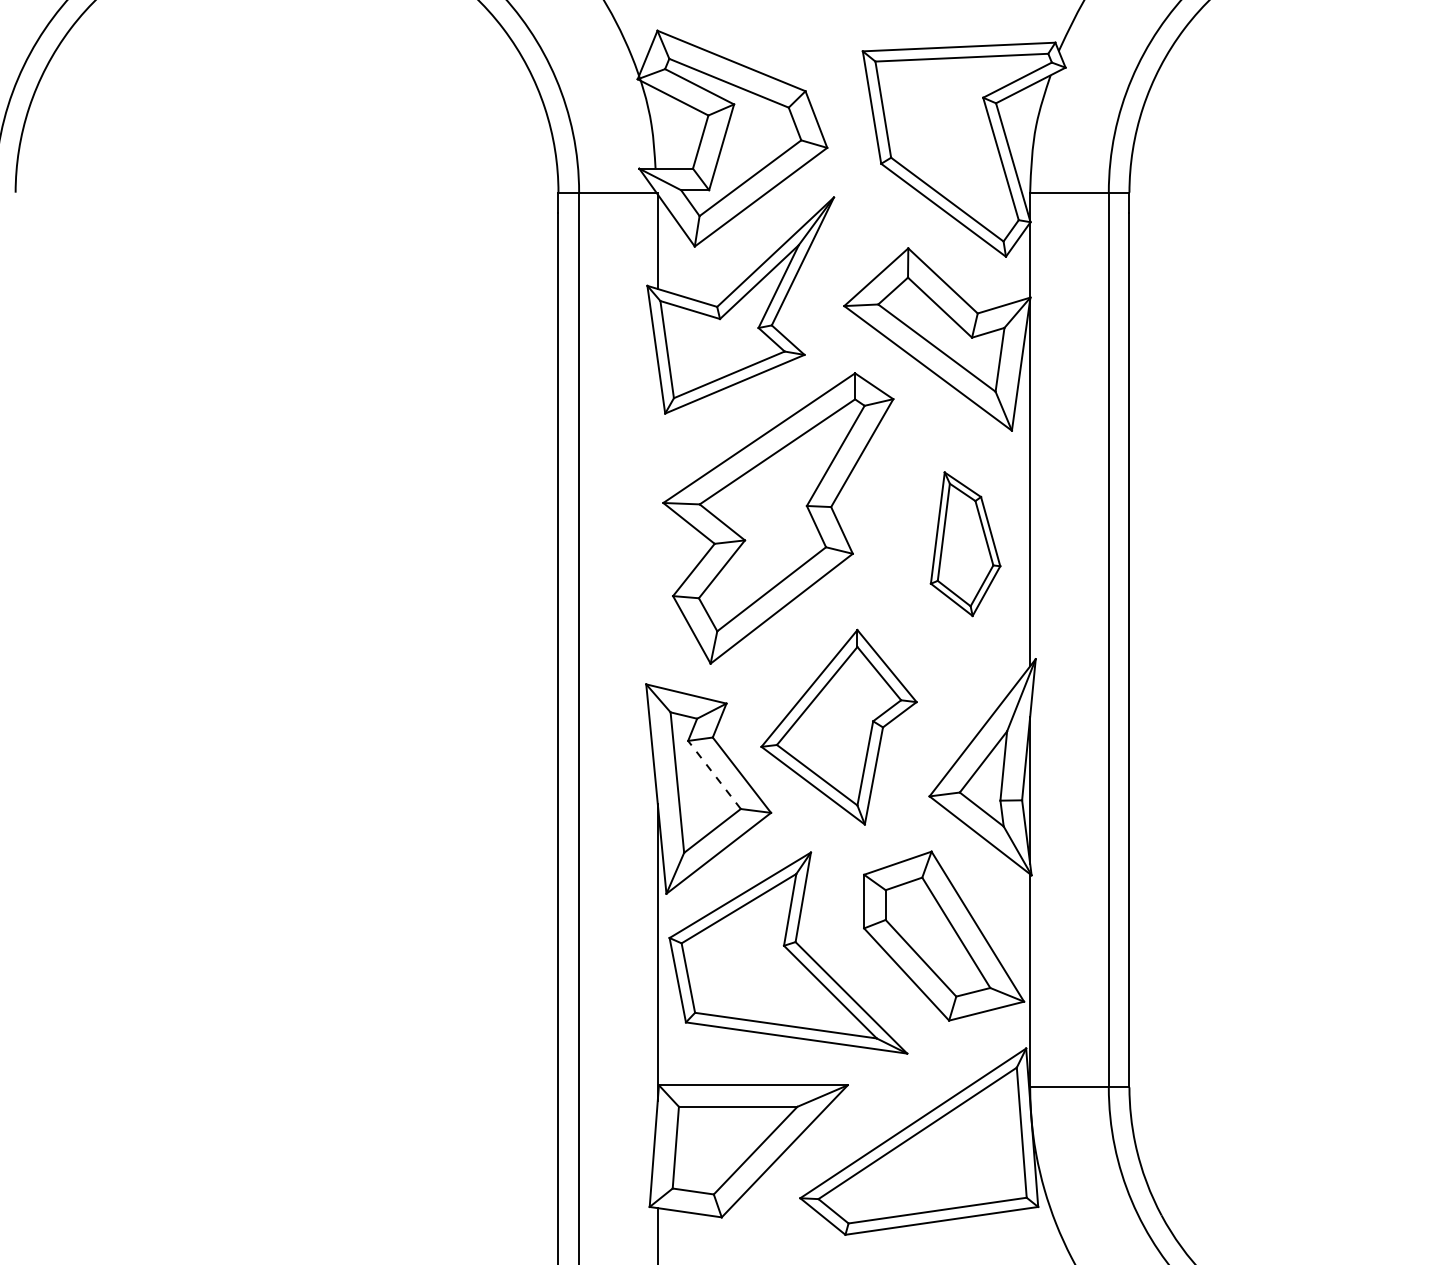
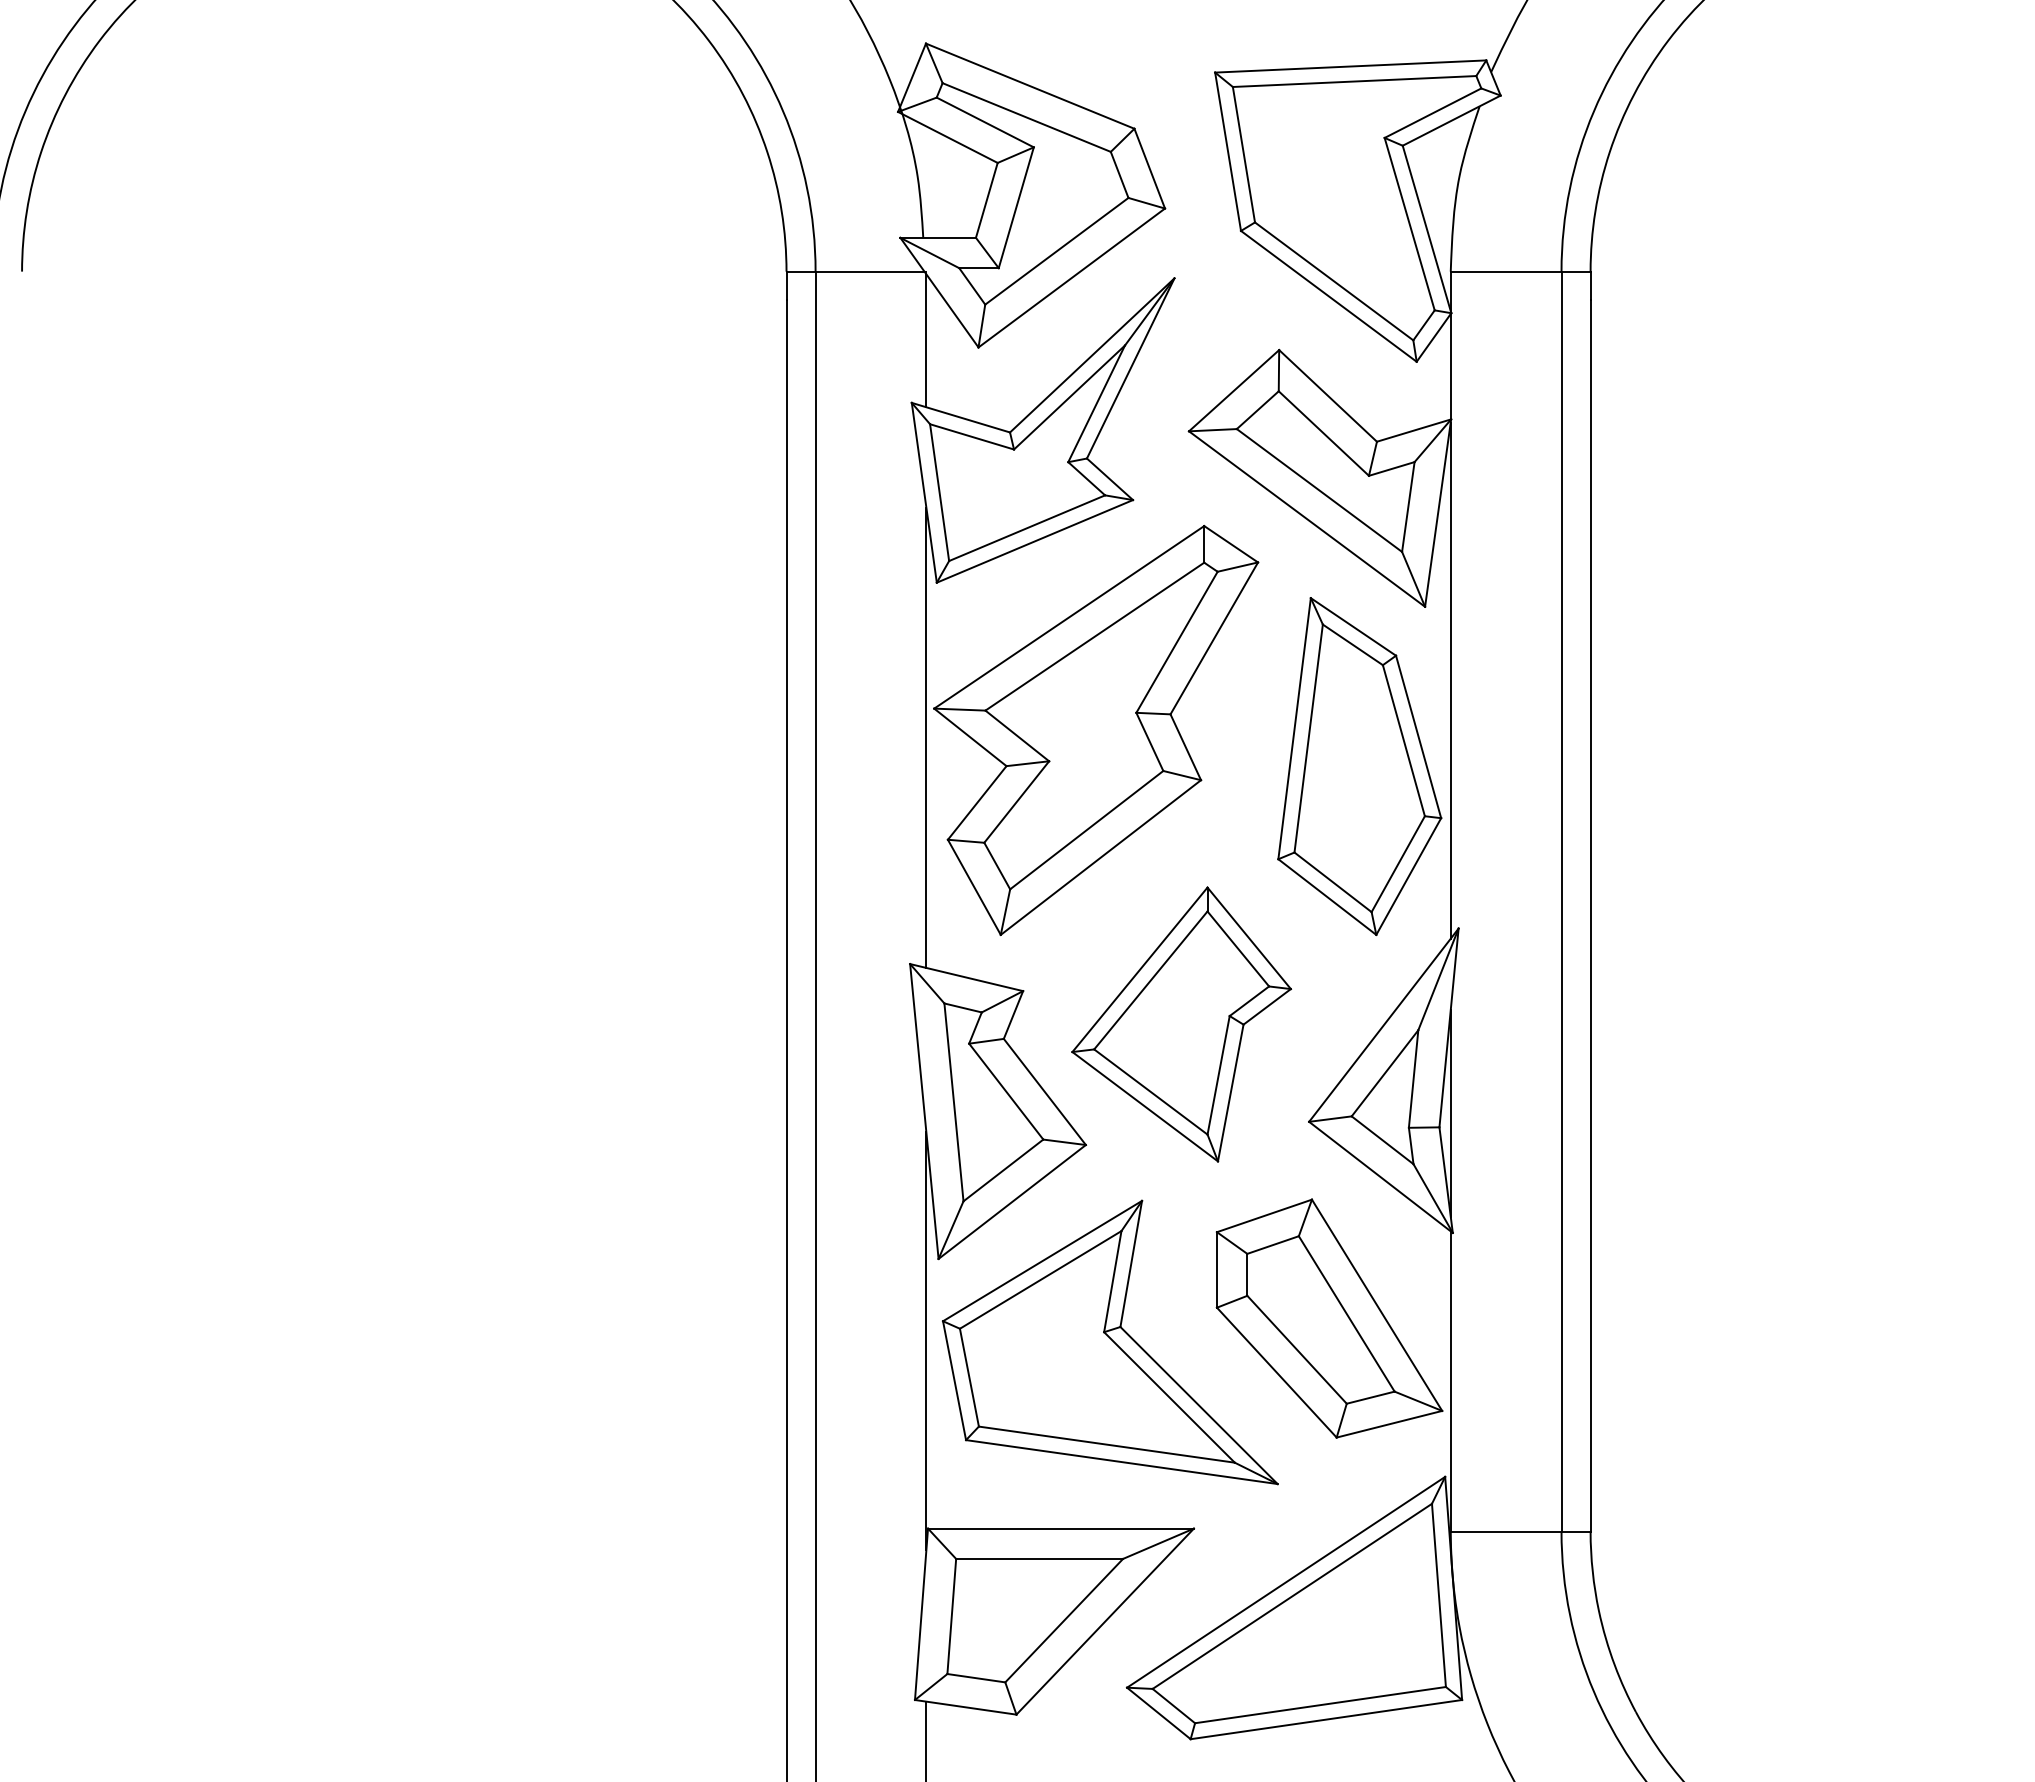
line: (657, 523) -> (926, 737), added
part: (965, 544) -> (1359, 766), size x1.67
line: (714, 774) -> (1006, 1091), dashed -> solid

